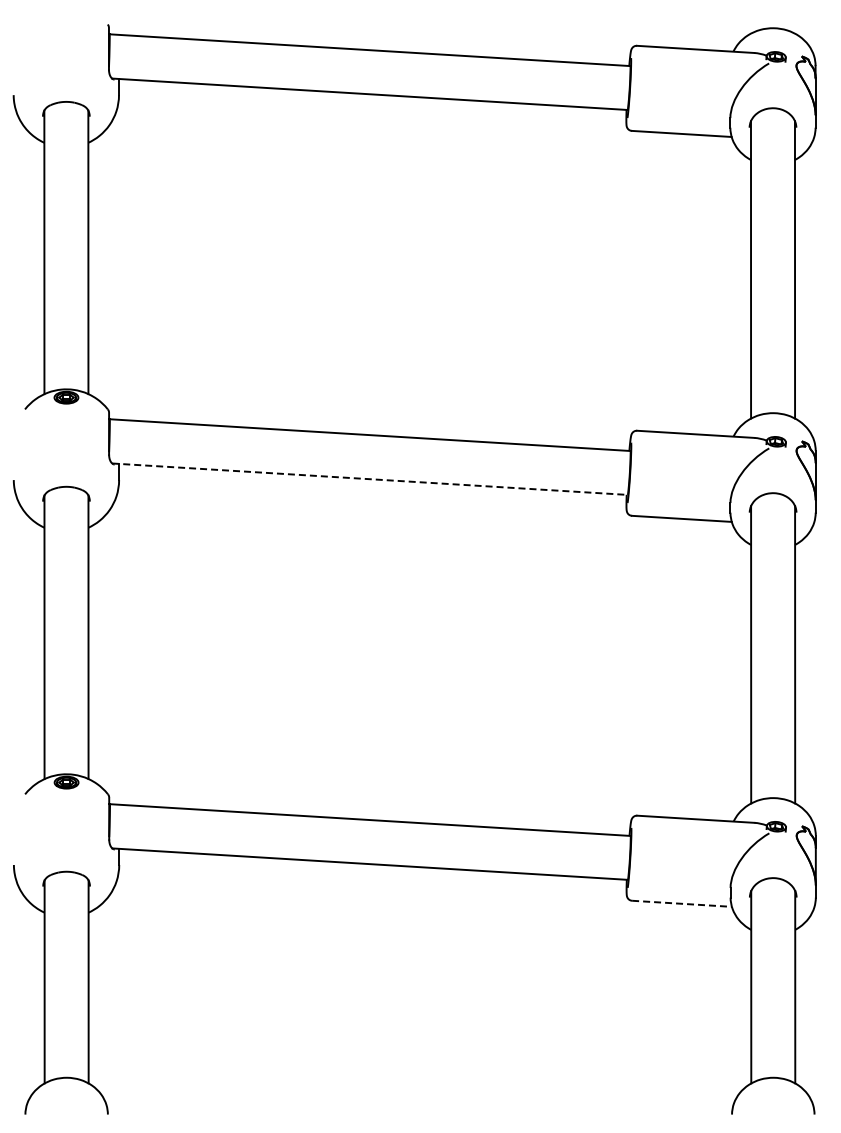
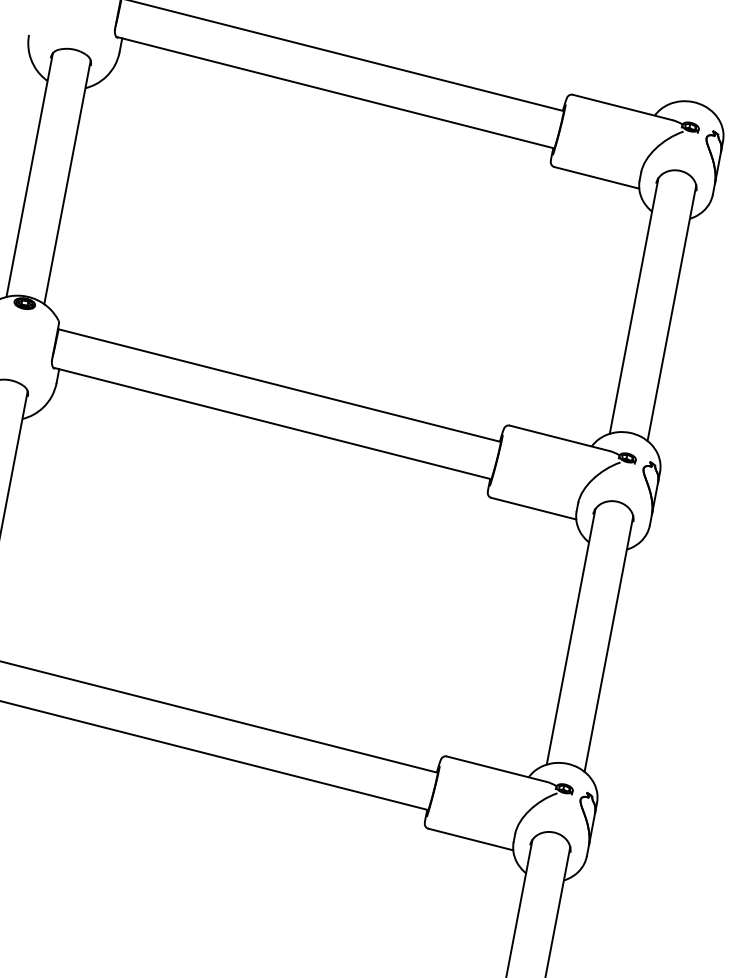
line: (370, 479) -> (272, 423), dashed -> solid
line: (682, 903) -> (471, 839), dashed -> solid

